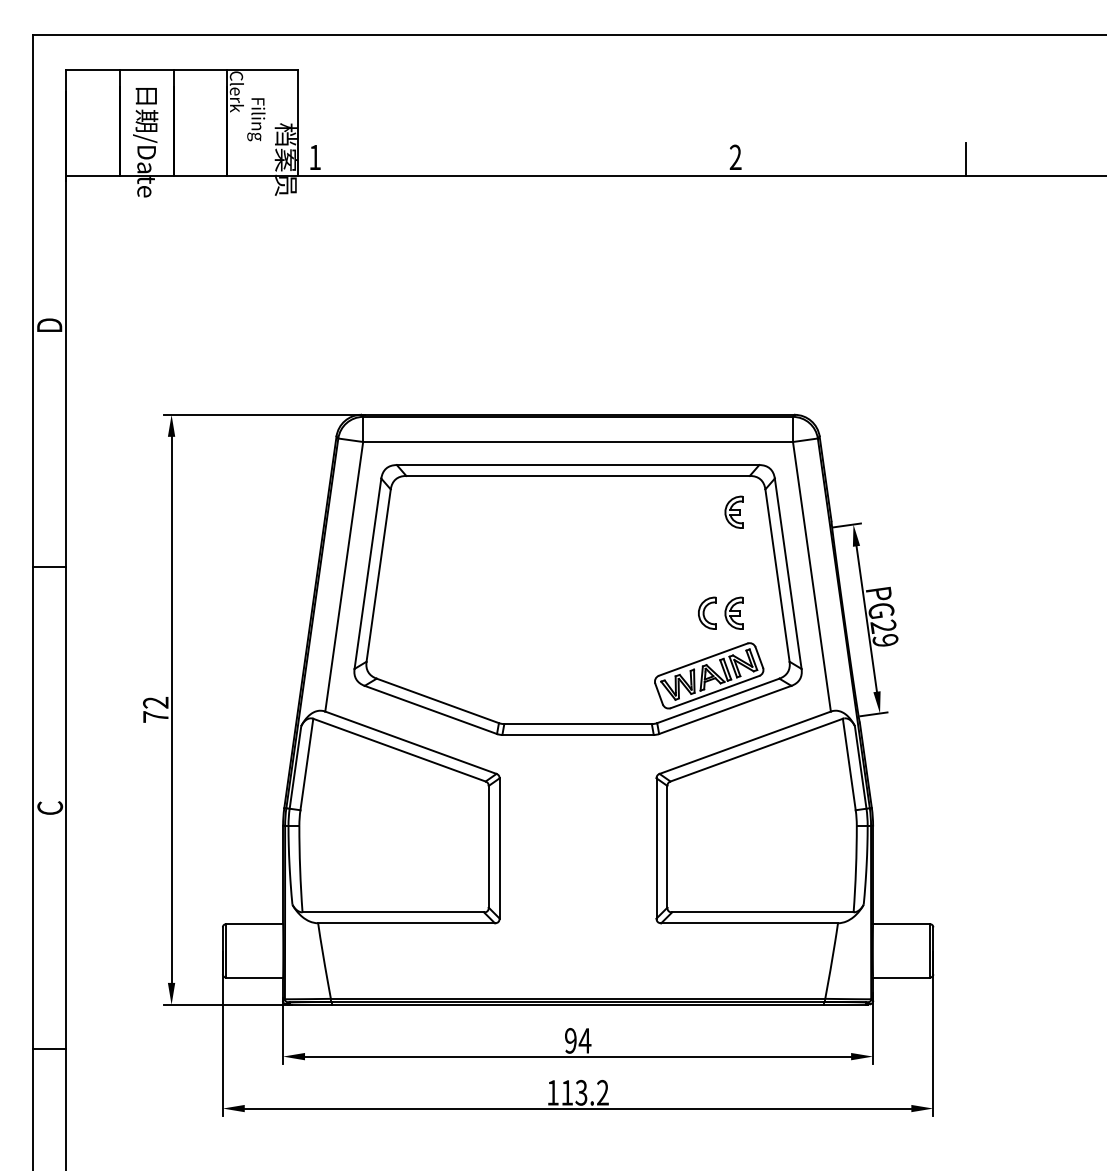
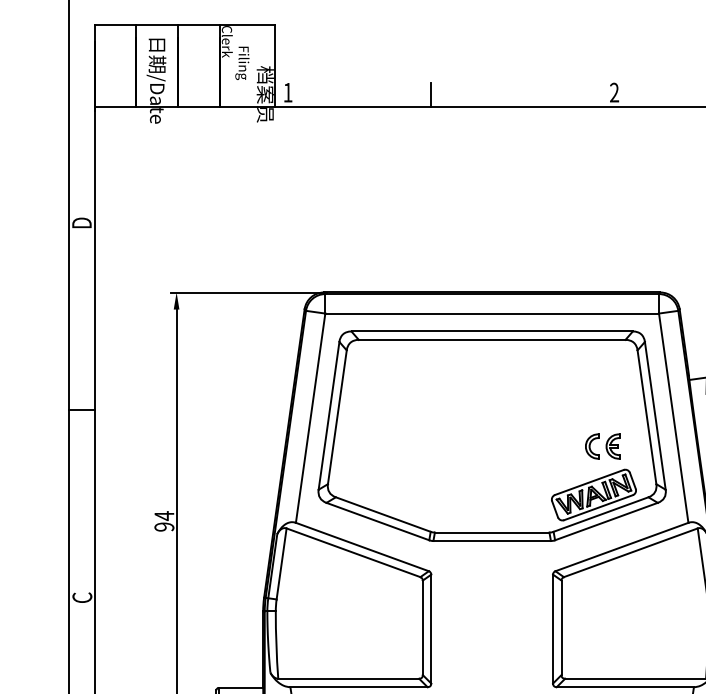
line: (499, 160) -> (431, 95), added
part: (733, 511) -> (612, 367), removed
text: (155, 709) -> (164, 521), 72 -> 94

